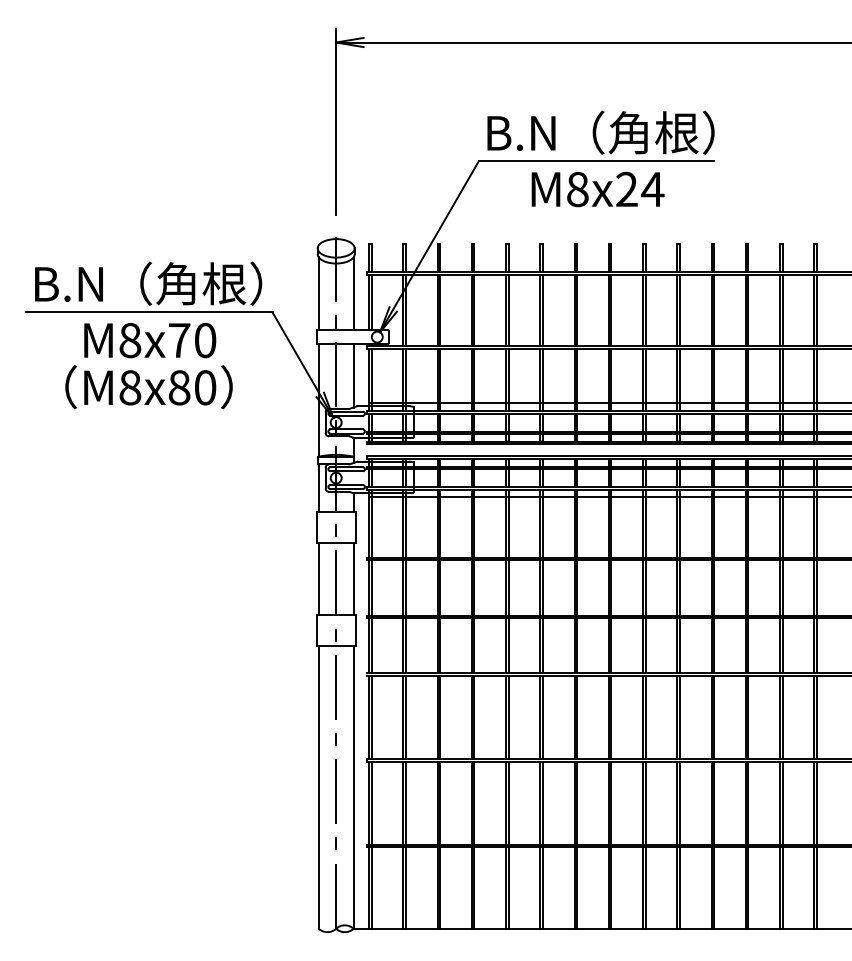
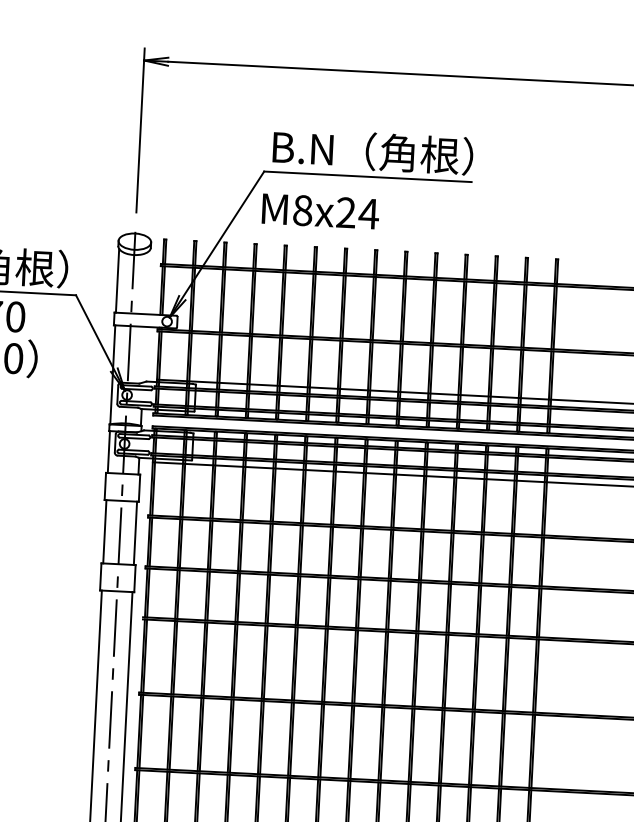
text: (597, 189) -> (320, 211), moved
line: (353, 293) -> (148, 282), removed
line: (353, 375) -> (144, 354), removed

